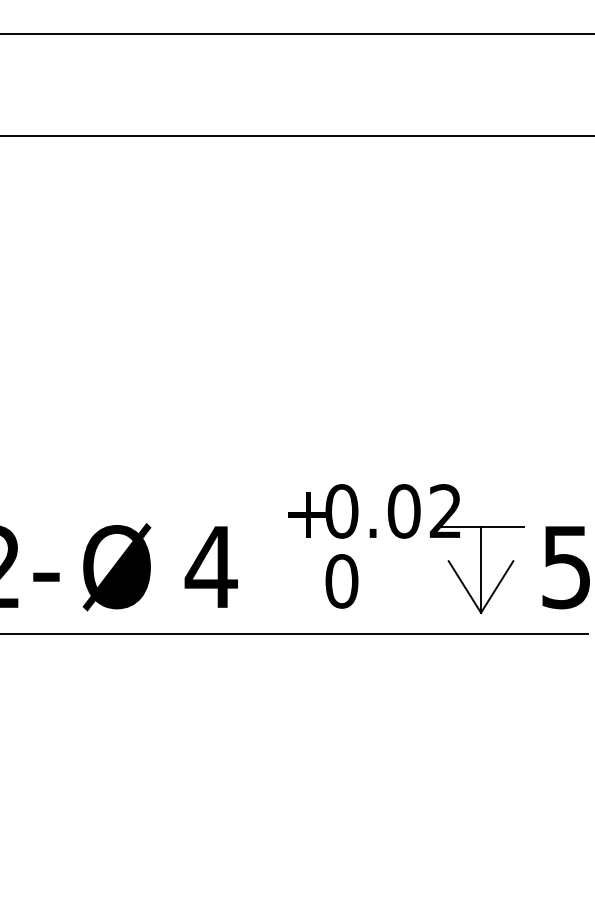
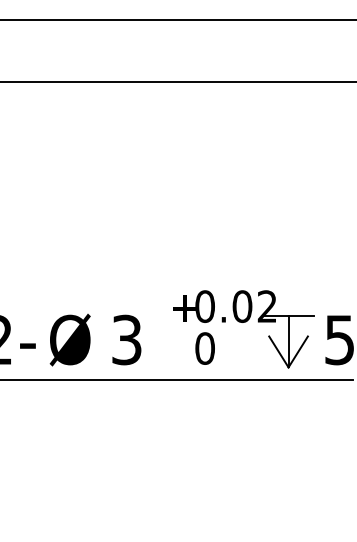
text: (210, 566) -> (126, 339), 4 -> 3

